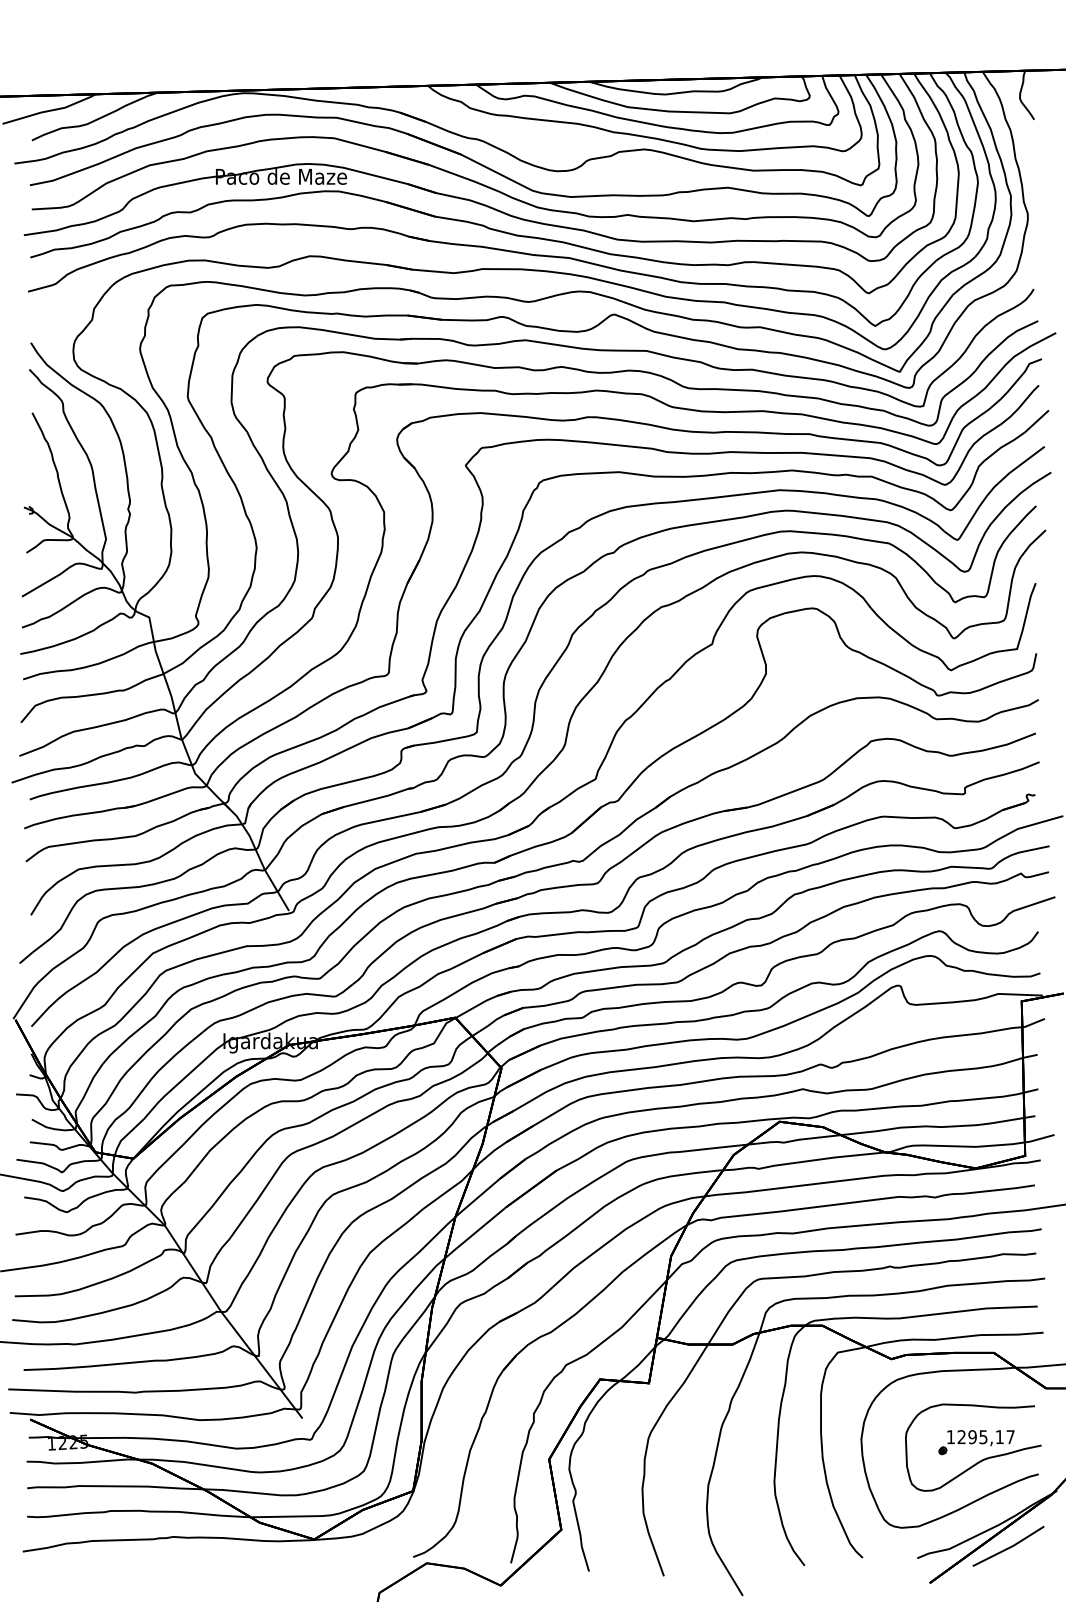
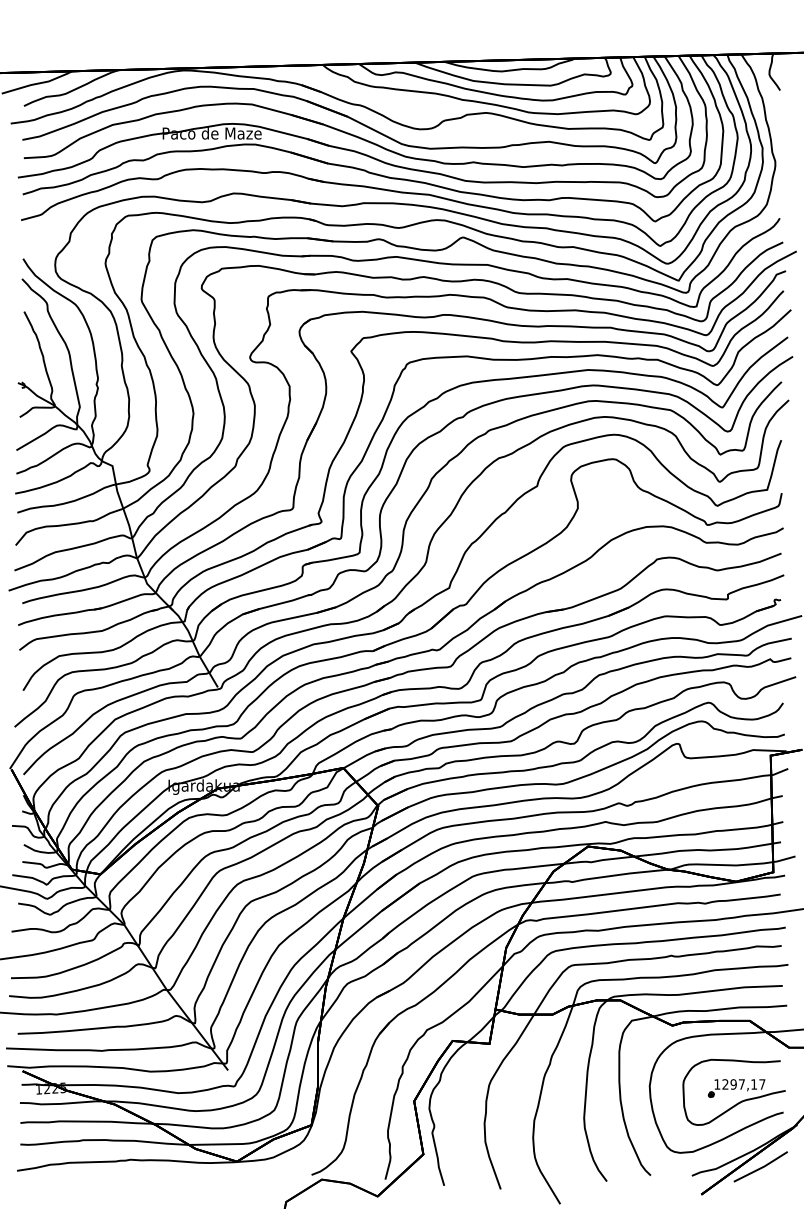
text: (982, 1437) -> (741, 1084), 1295,17 -> 1297,17

